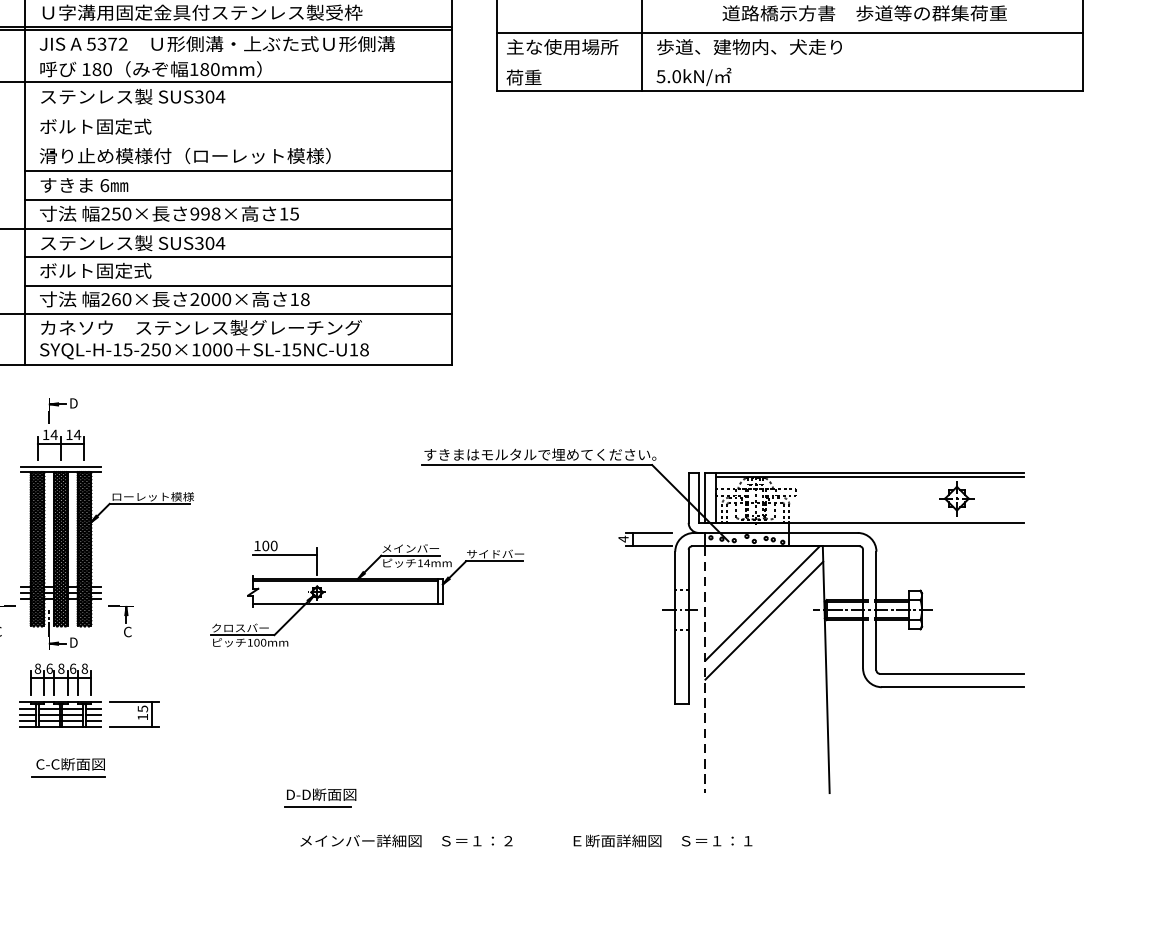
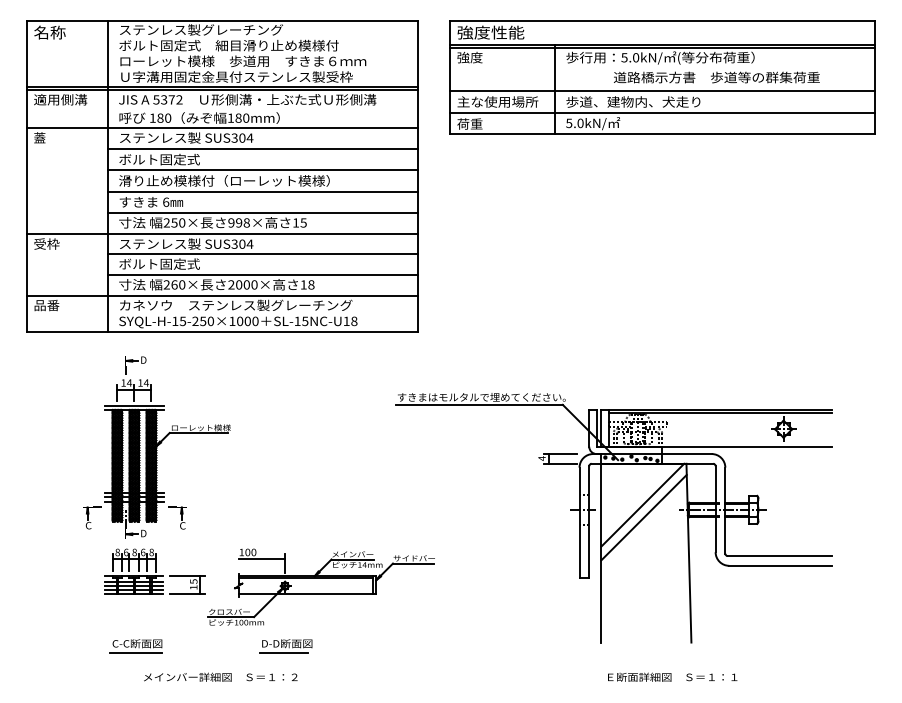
line: (789, 62) -> (662, 113), added
line: (237, 112) -> (262, 149), added
line: (237, 141) -> (262, 170), added
part: (366, 592) -> (320, 586), moved
line: (705, 670) -> (601, 553), dashed -> solid
part: (68, 768) -> (135, 646), moved
part: (319, 798) -> (285, 646), moved
text: (406, 839) -> (220, 676), moved
text: (662, 839) -> (672, 676), moved

